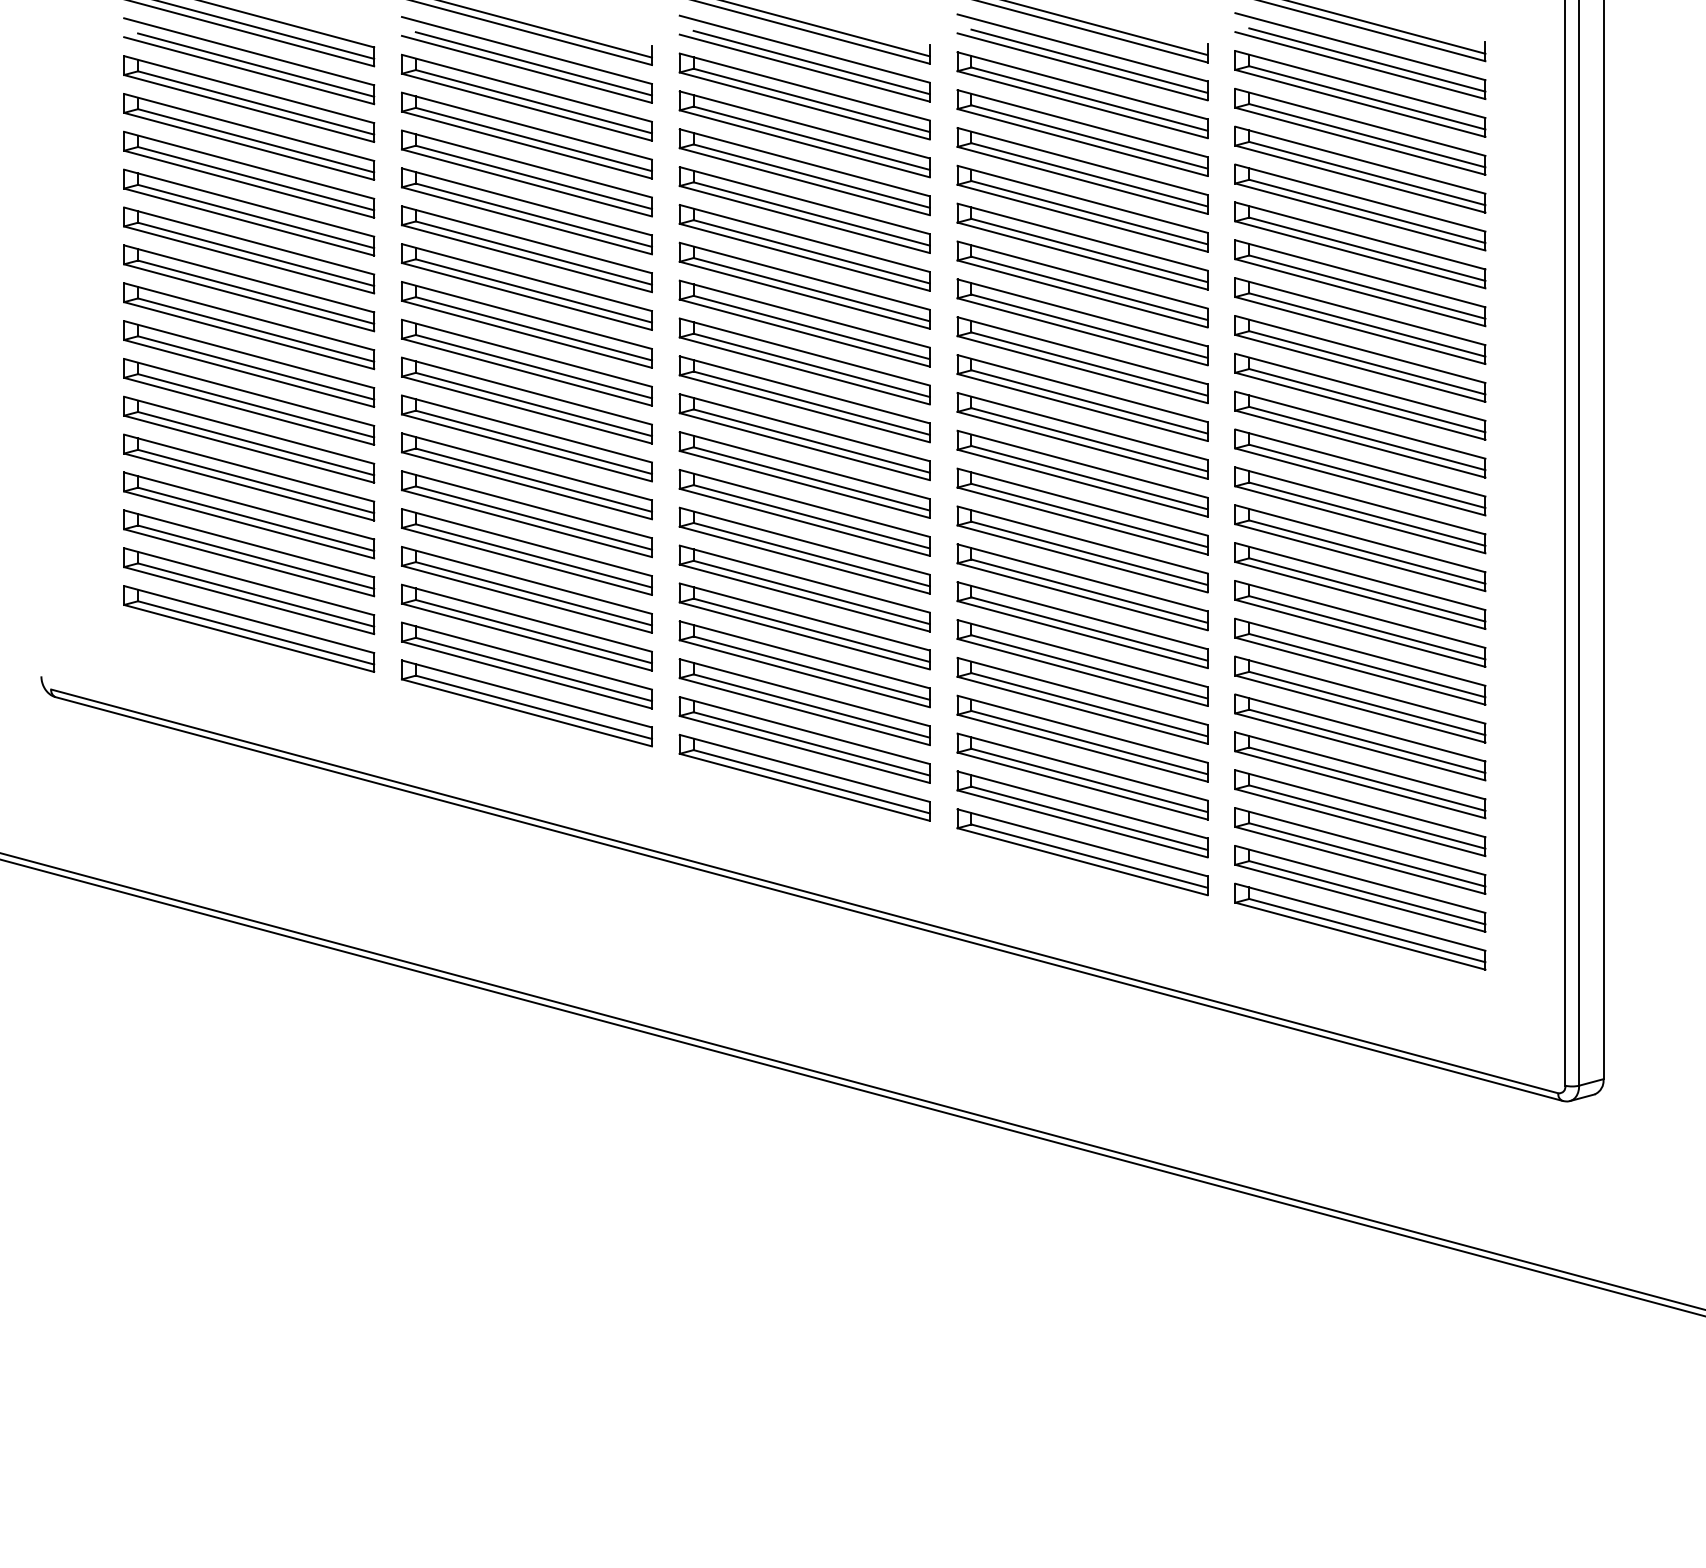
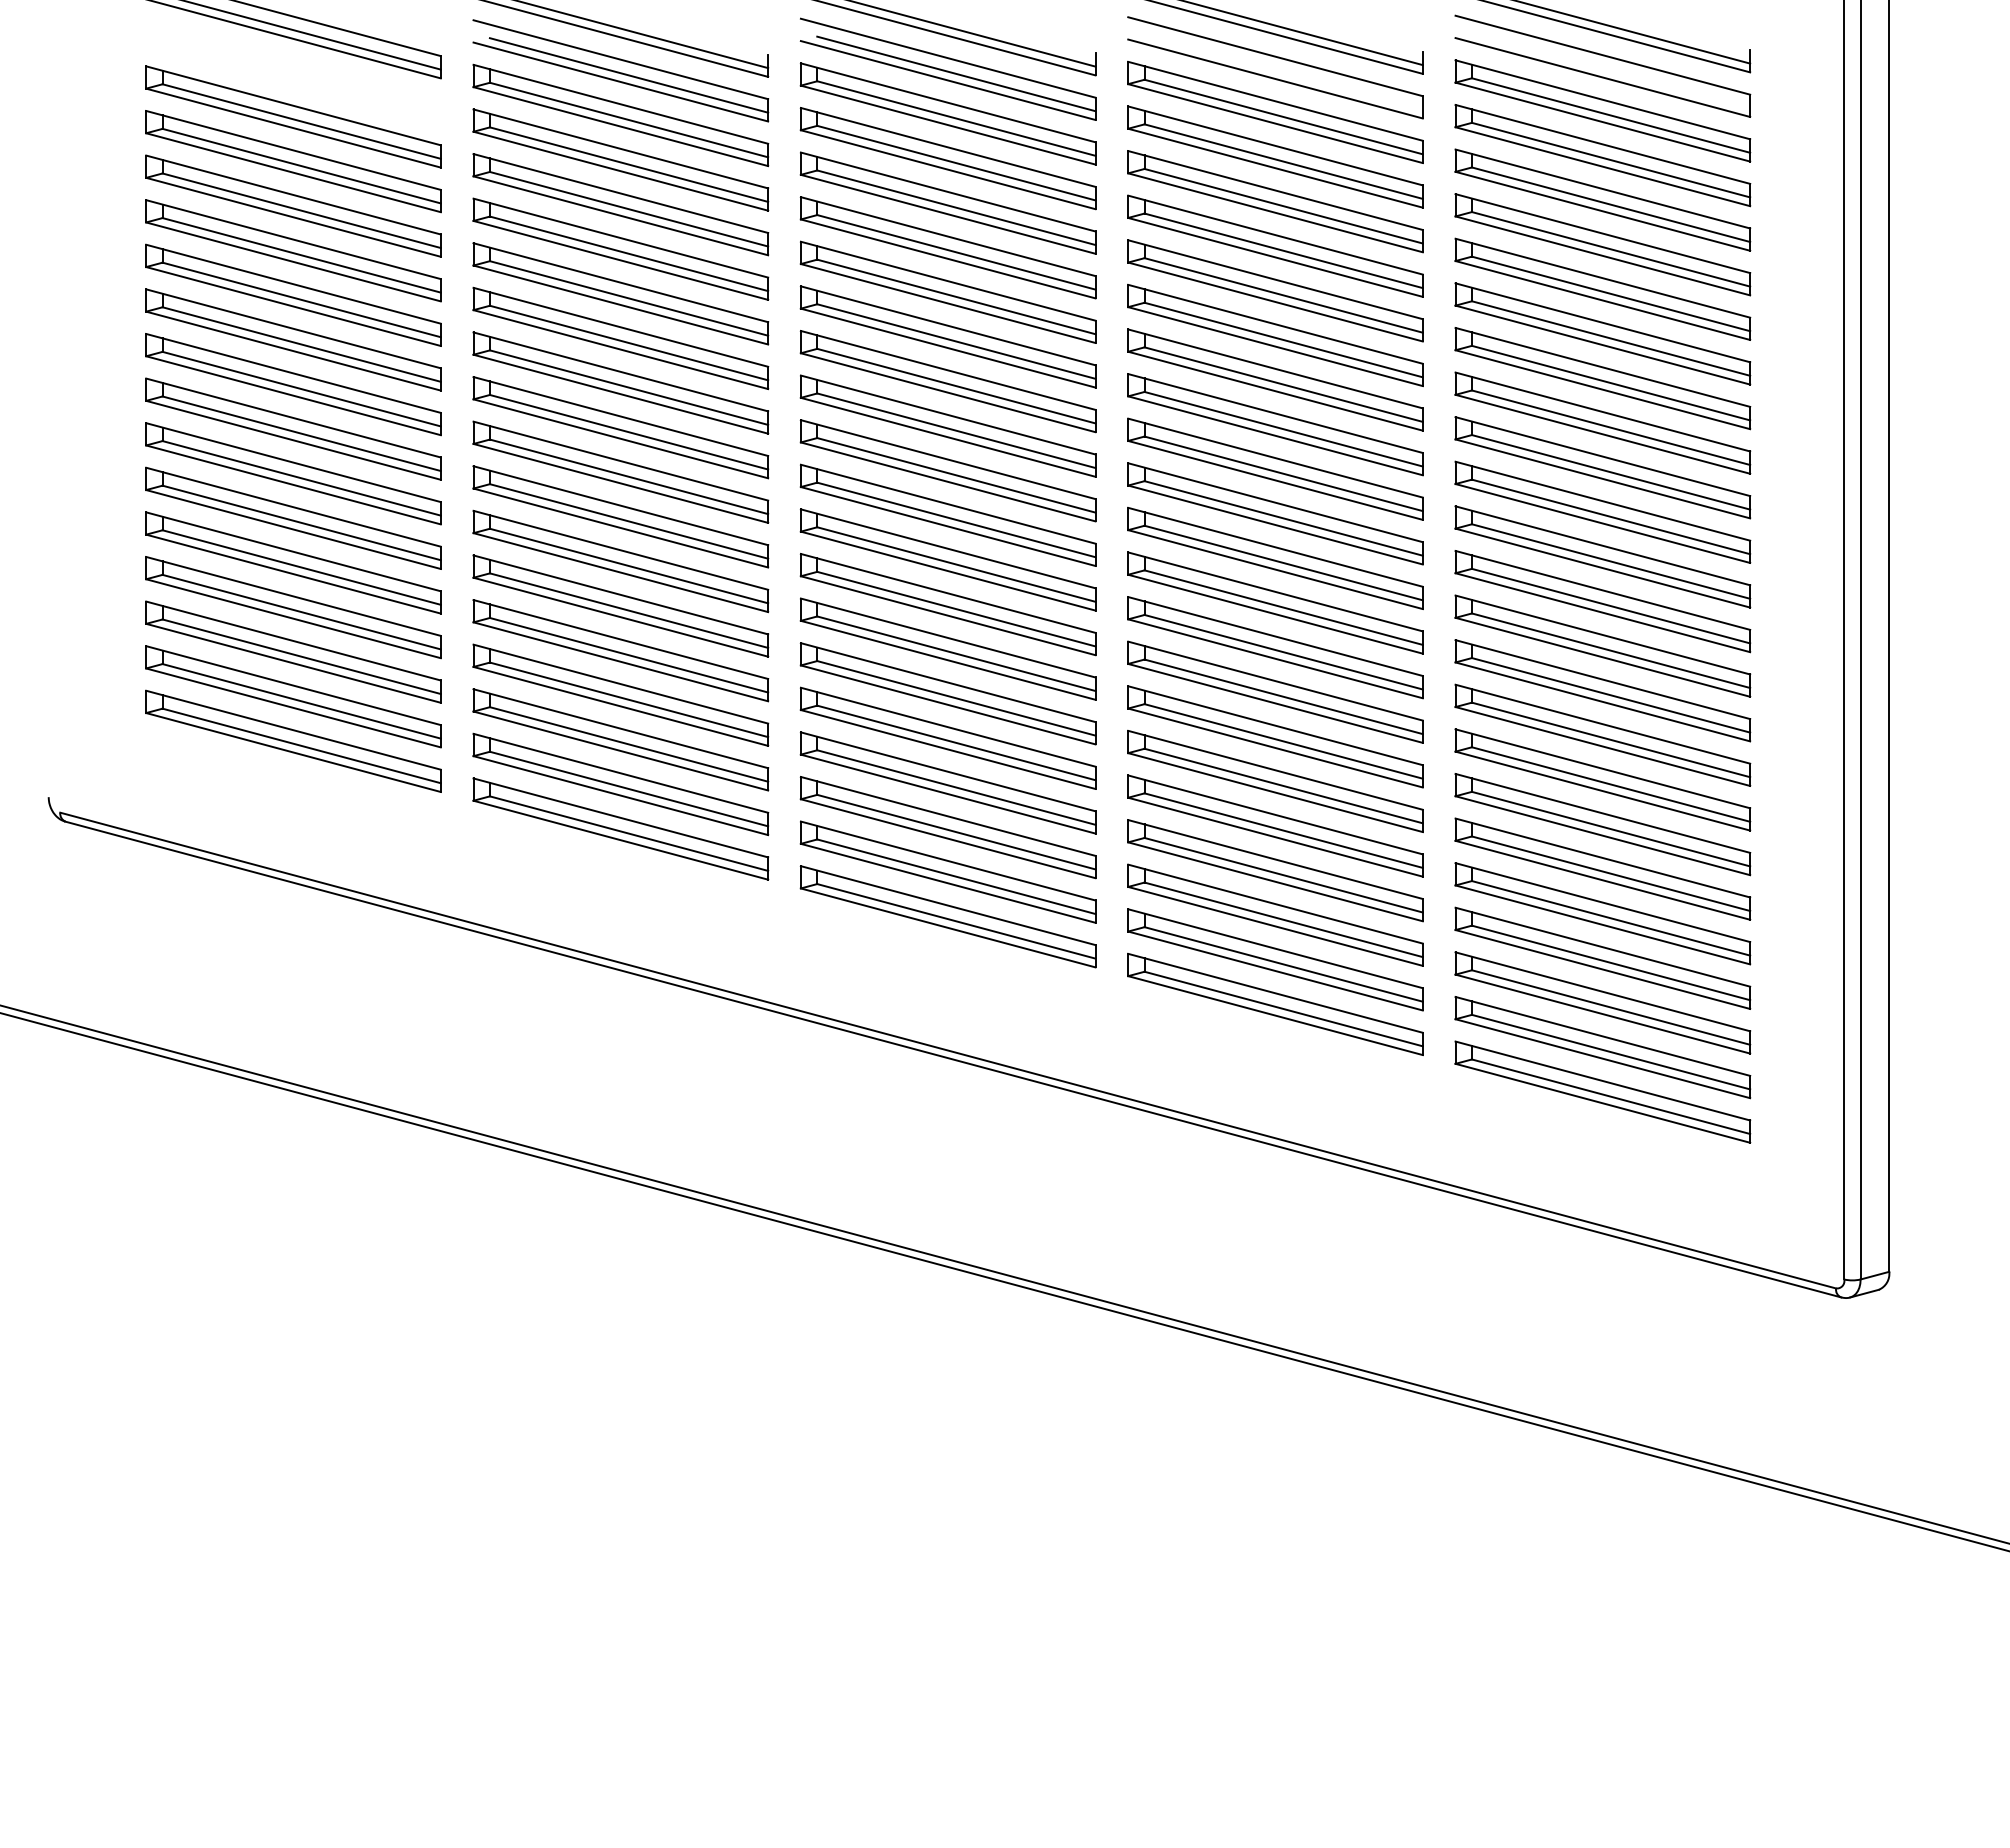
line: (1366, 59) -> (1610, 70), removed
part: (249, 60) -> (293, 71), removed
line: (1089, 61) -> (1283, 72), removed

